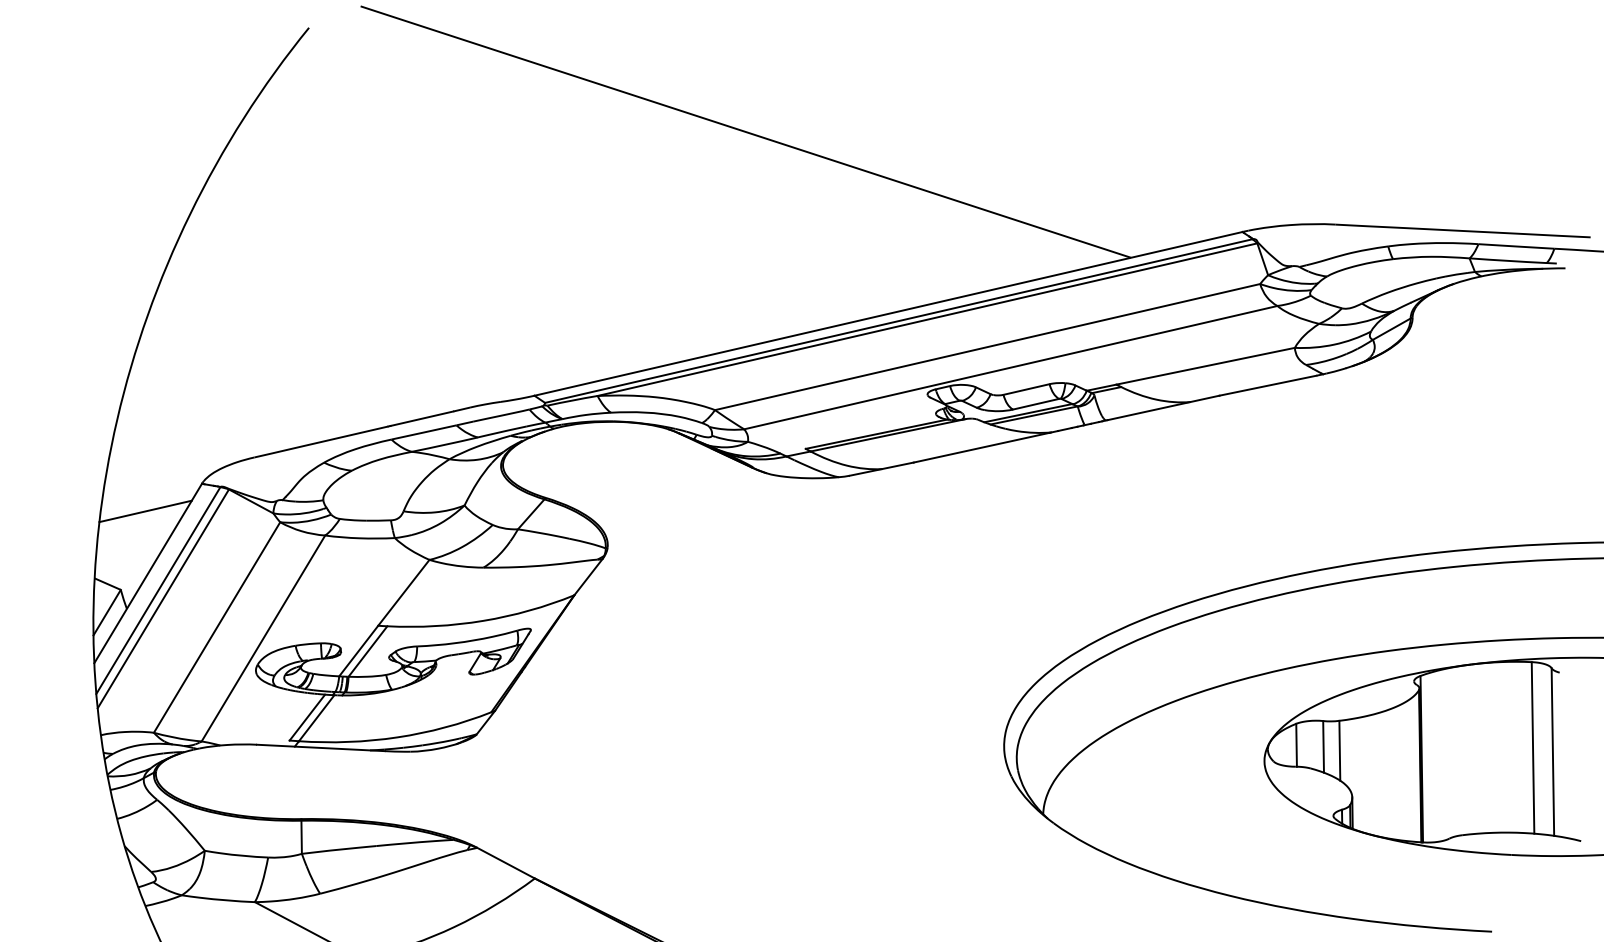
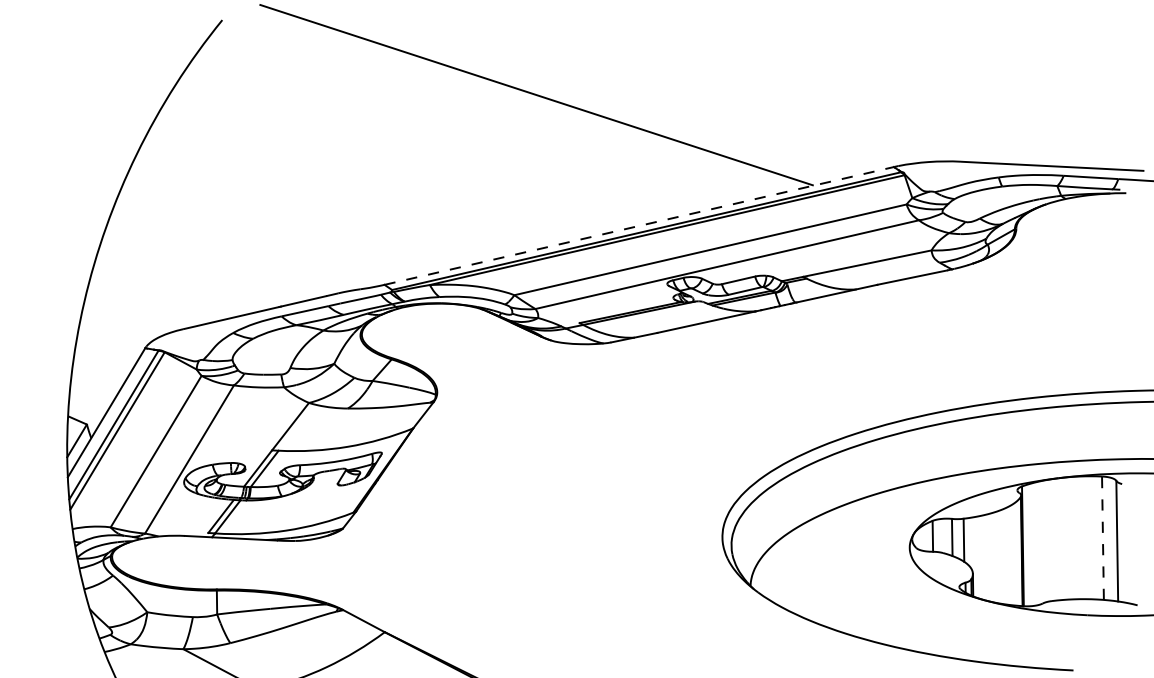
line: (888, 313) -> (639, 225), solid -> dashed
line: (145, 510) -> (104, 367), removed
line: (1532, 748) -> (1102, 538), solid -> dashed

